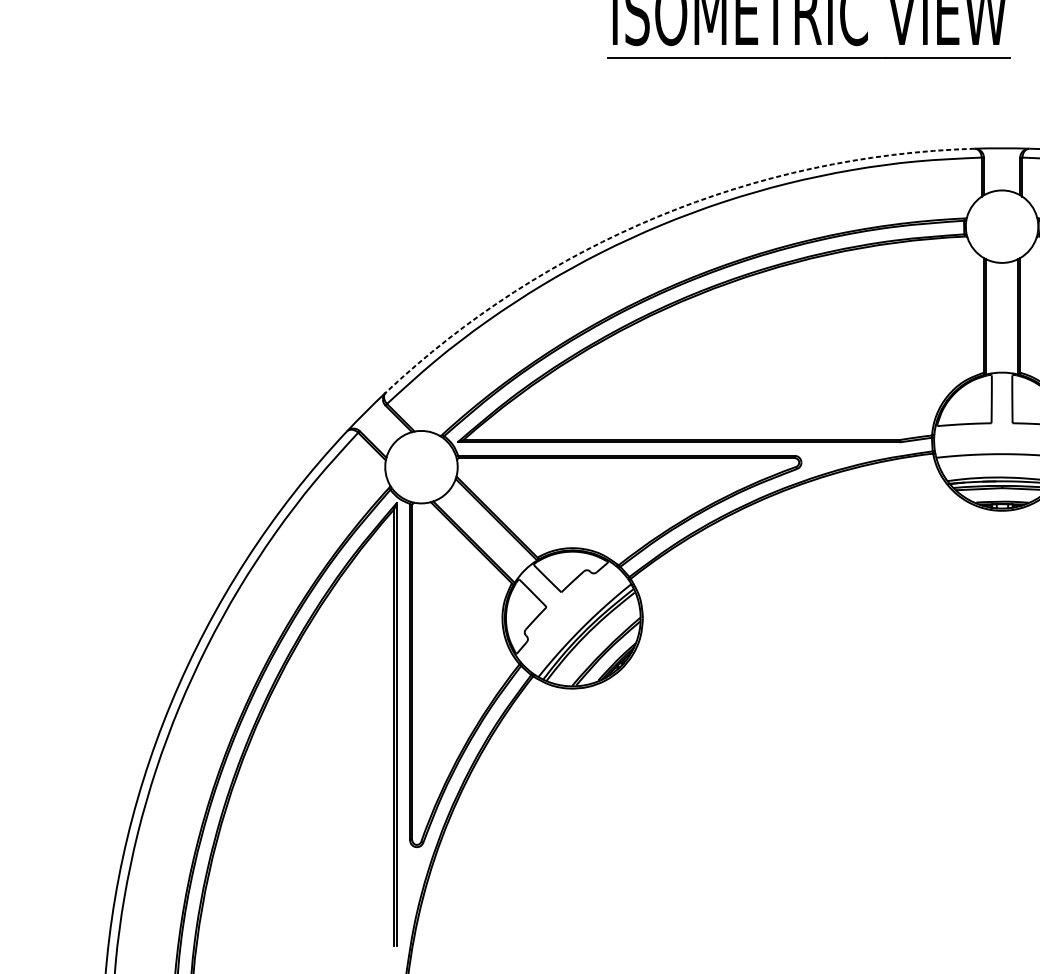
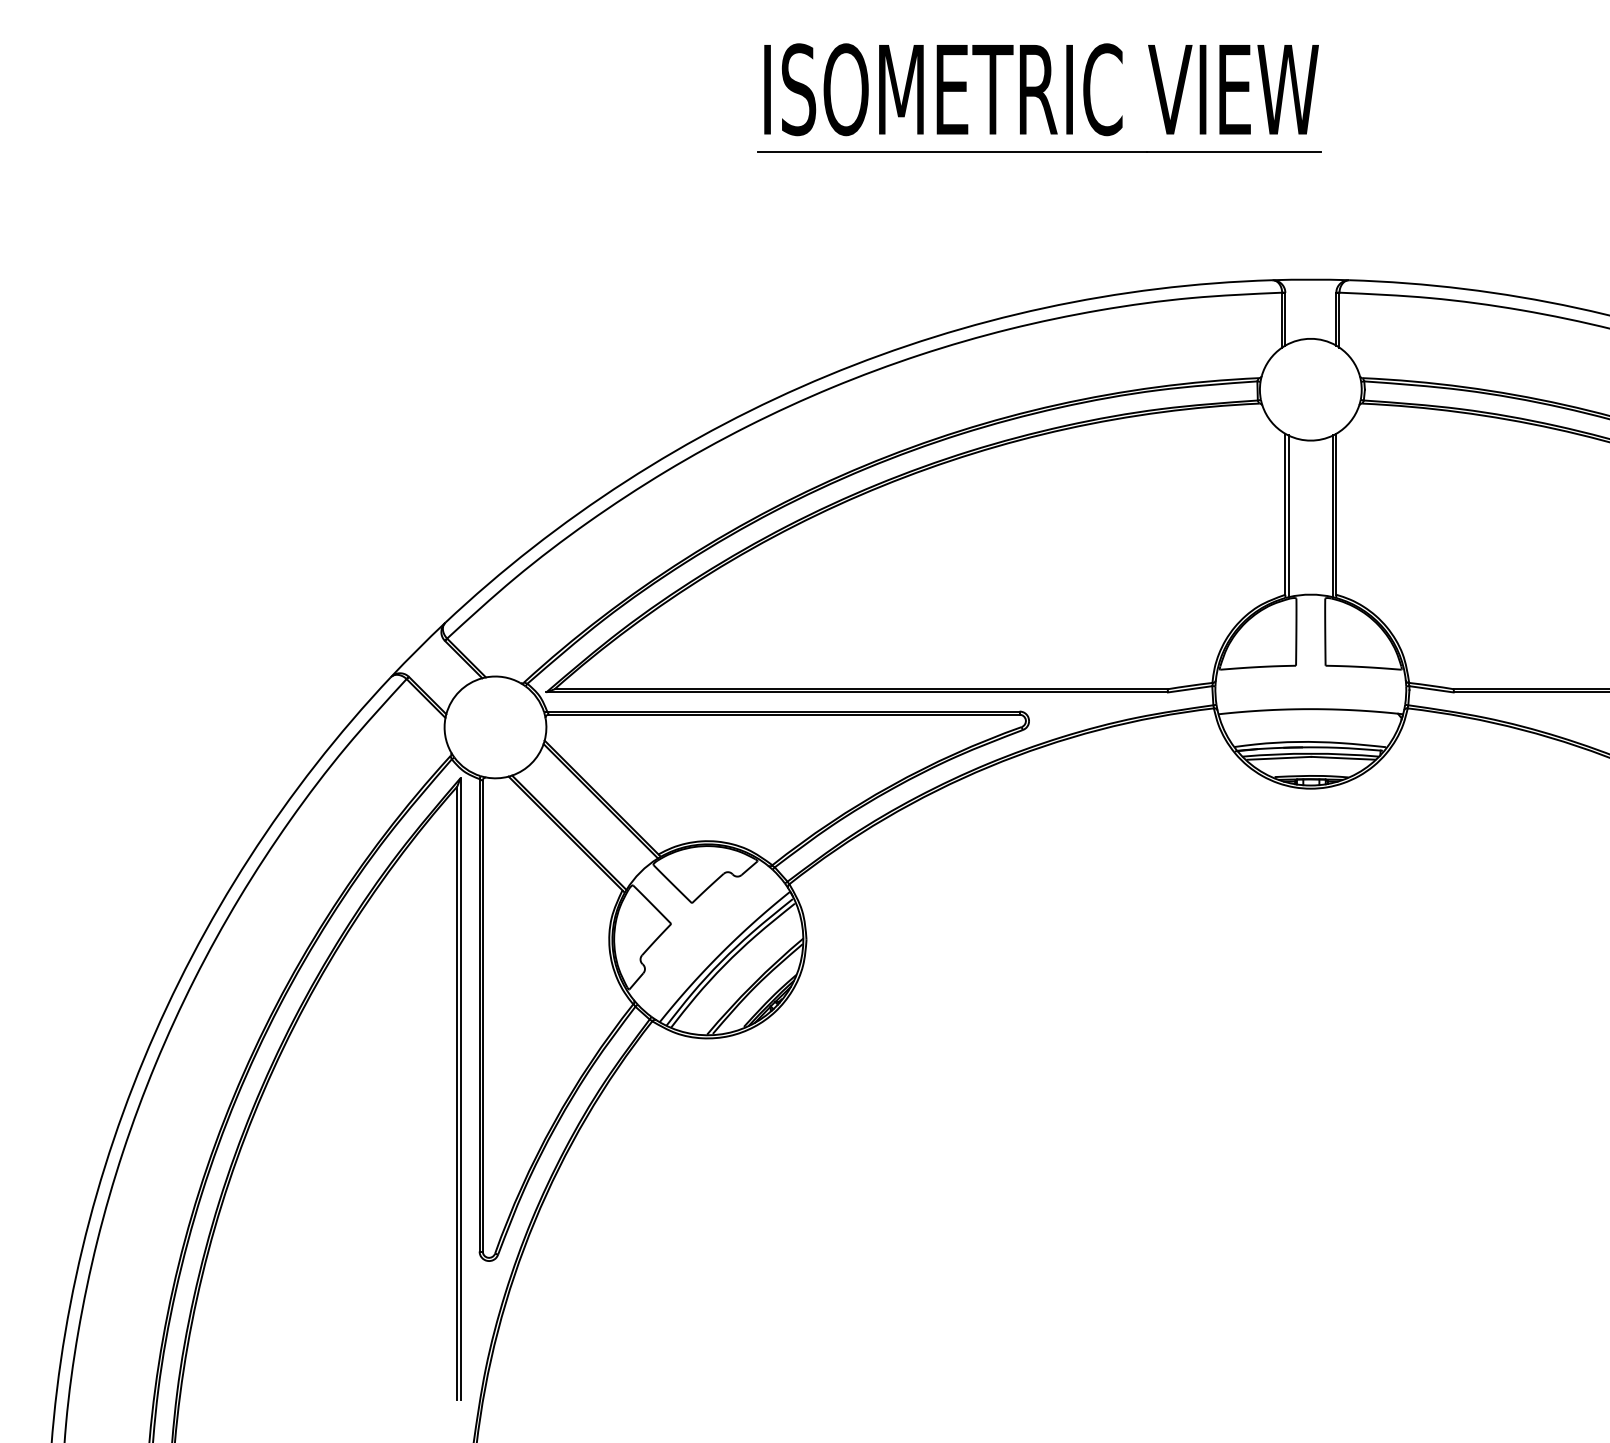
arc: (657, 216) -> (827, 375), dashed -> solid

